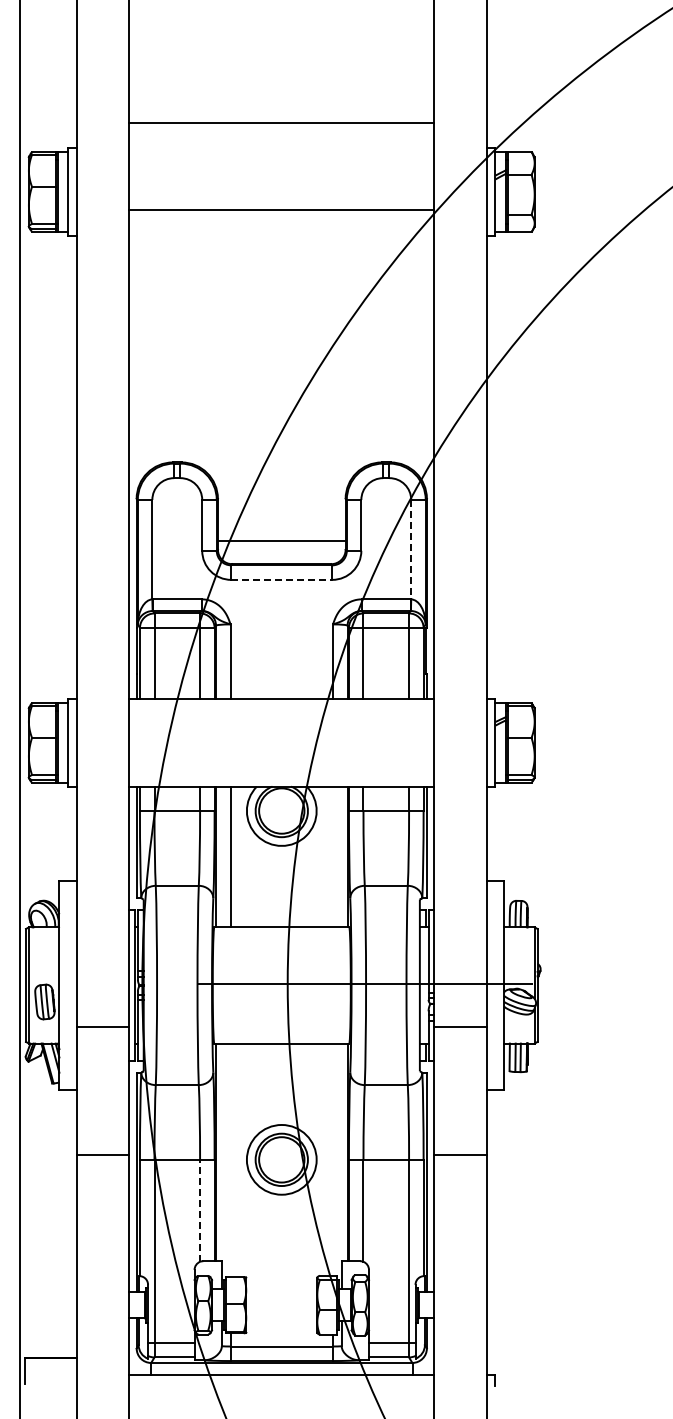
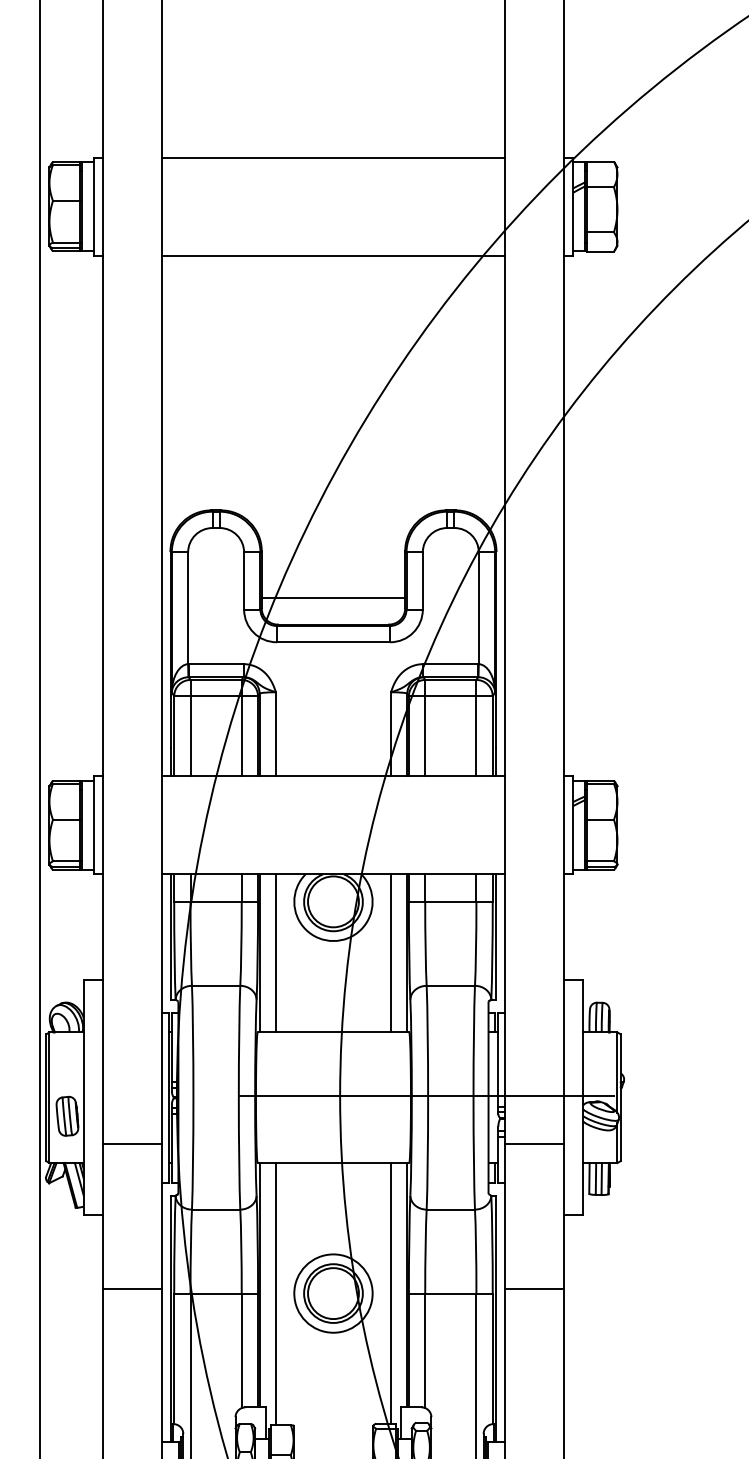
line: (281, 123) -> (333, 157), moved
line: (281, 209) -> (333, 255), moved
line: (411, 549) -> (479, 608), dashed -> solid
line: (281, 579) -> (333, 641), dashed -> solid
line: (333, 856) -> (391, 952), added
line: (333, 1159) -> (391, 1293), added
line: (230, 1160) -> (275, 1294), added
line: (200, 1210) -> (242, 1350), dashed -> solid

